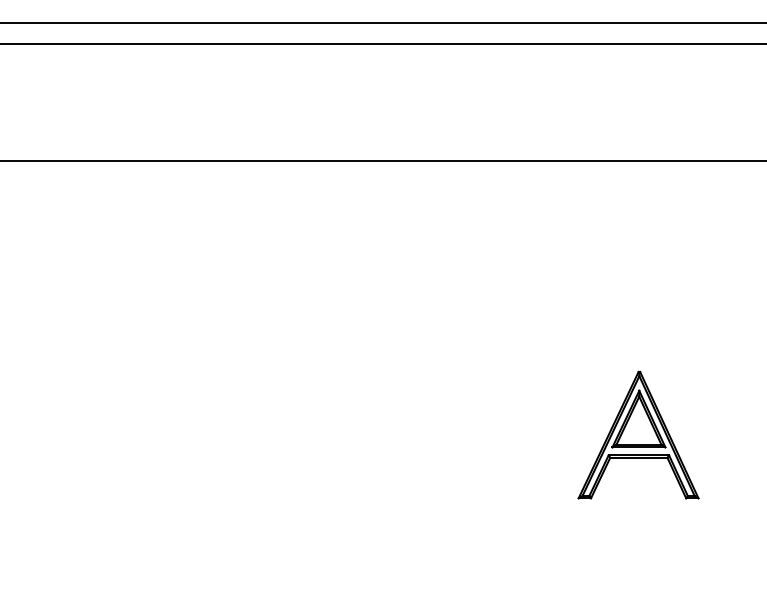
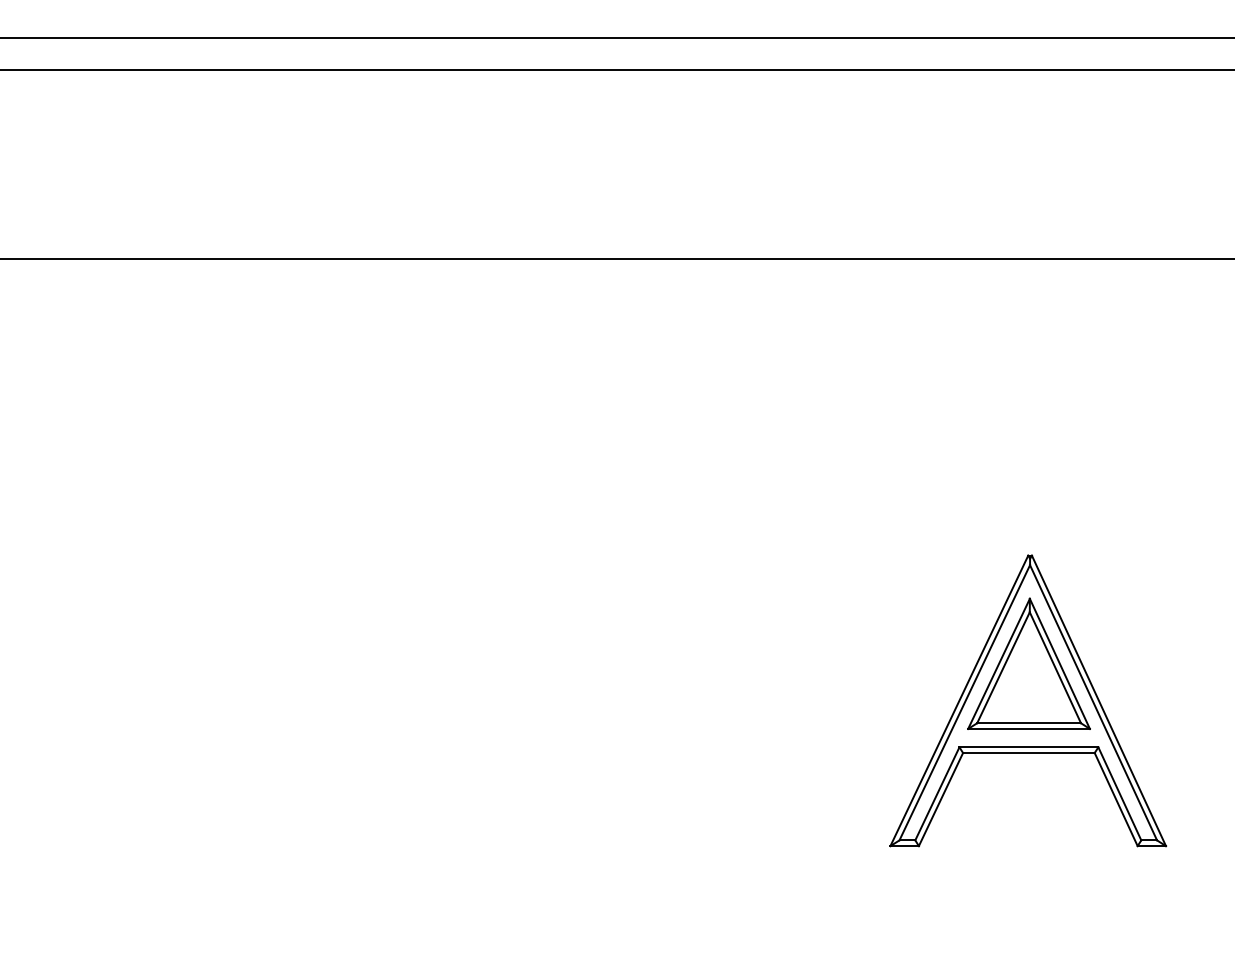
part: (638, 434) -> (1028, 699), size x1.43

